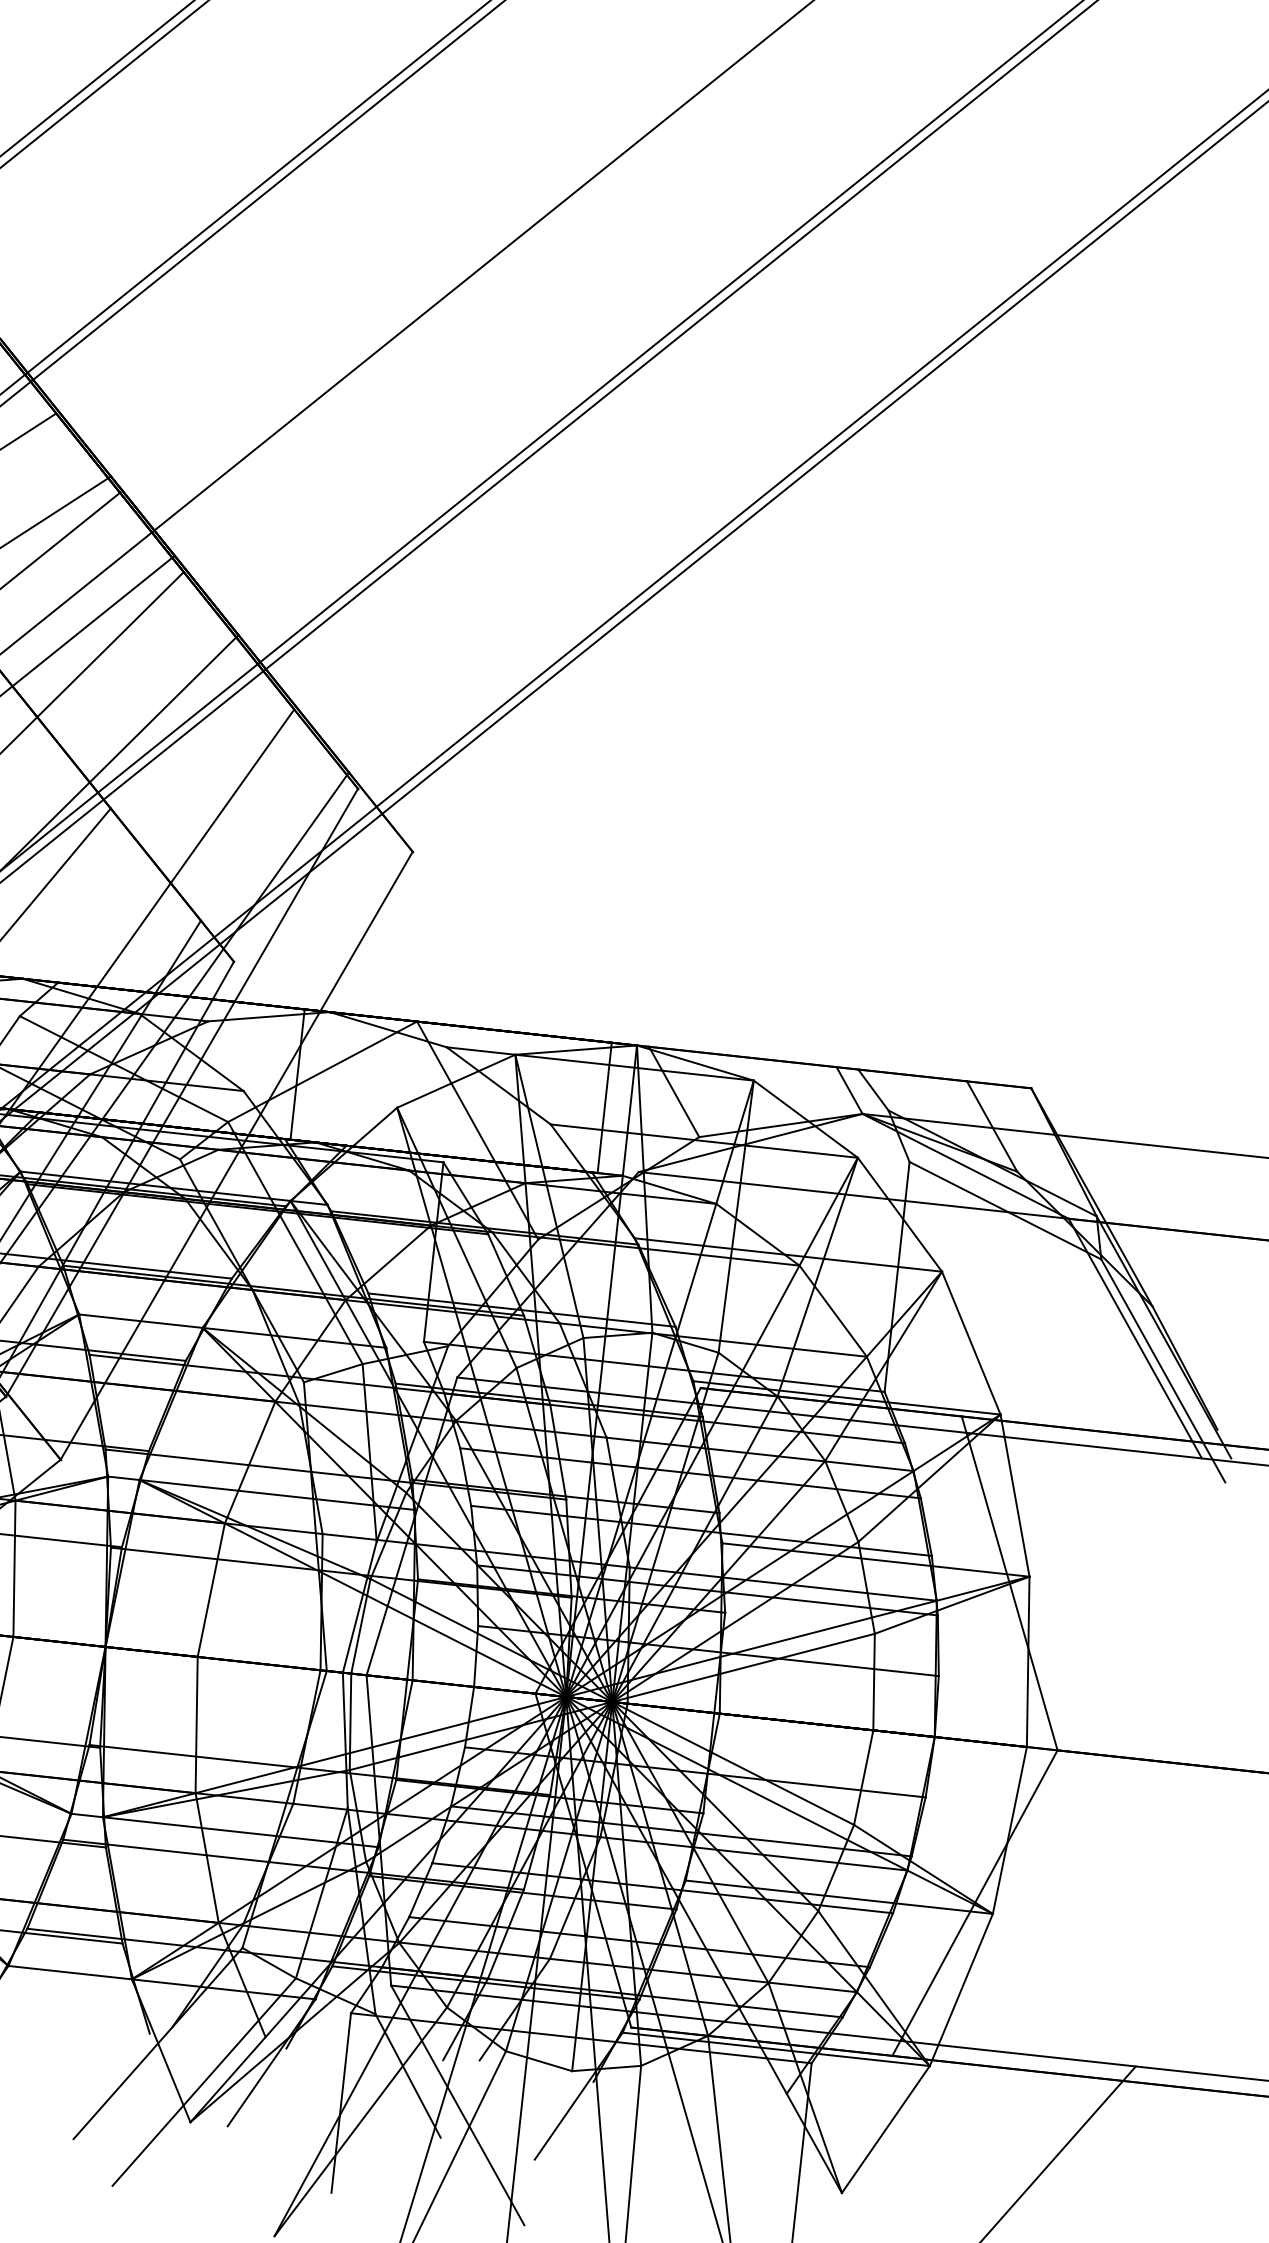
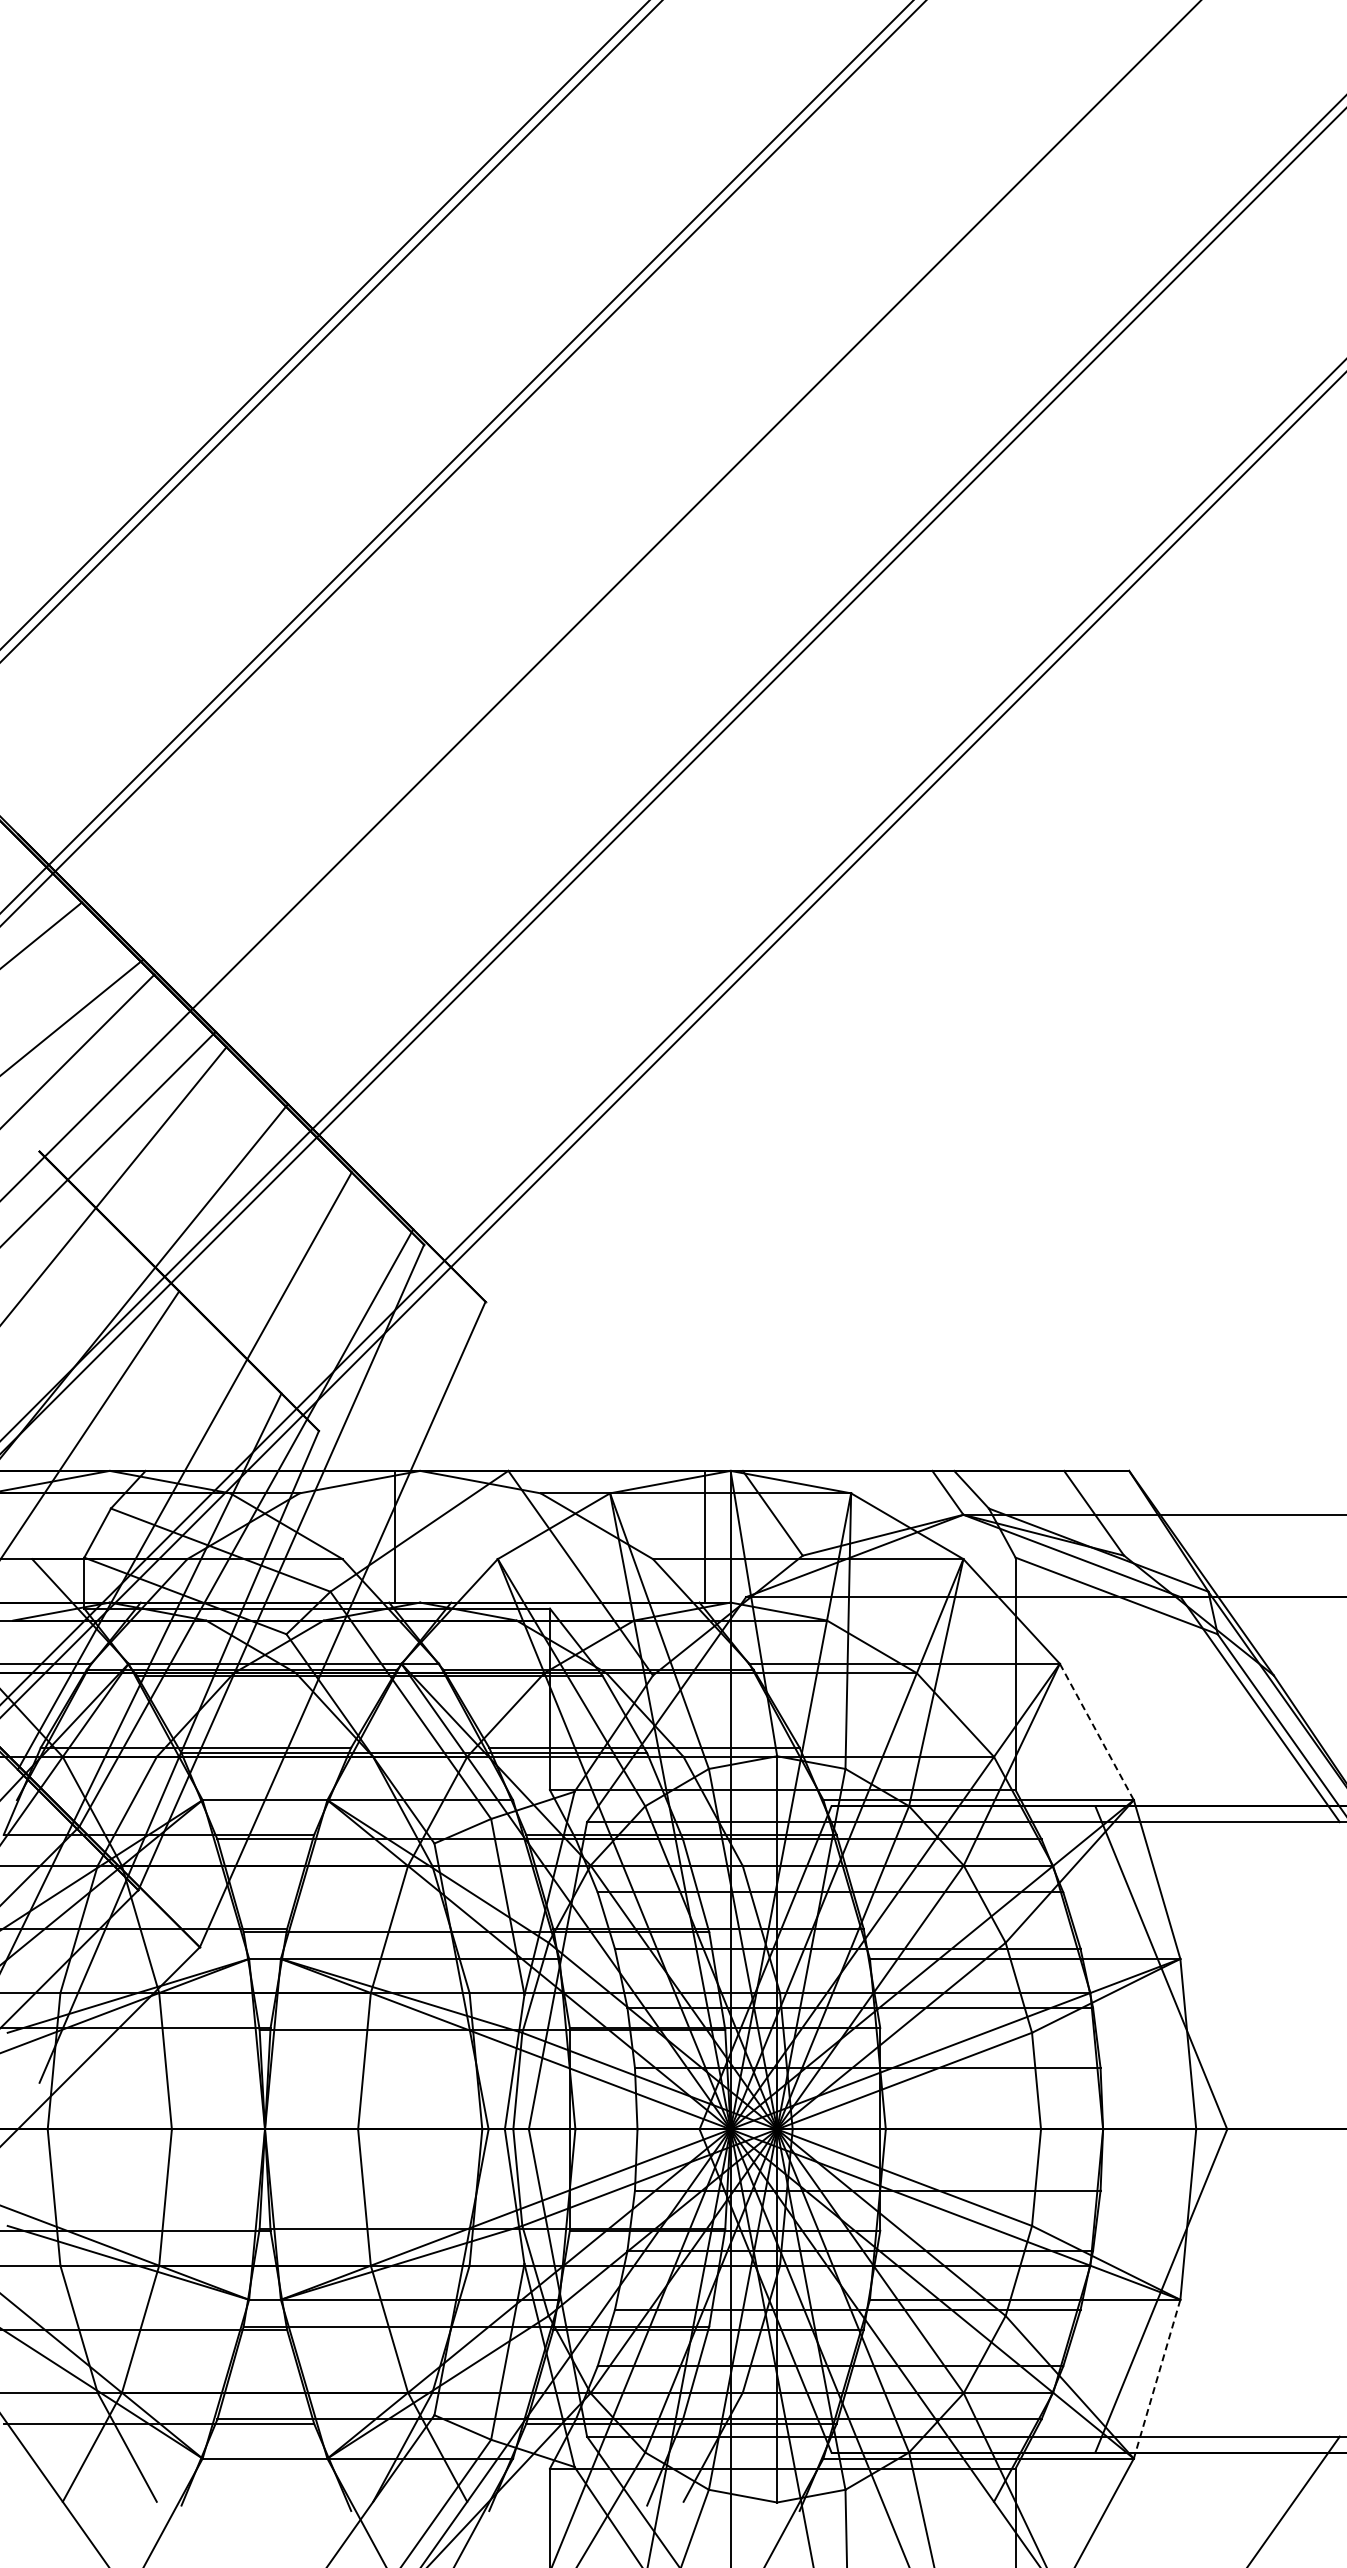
line: (970, 1342) -> (1096, 1731), solid -> dashed
line: (961, 1990) -> (1157, 2379), solid -> dashed

